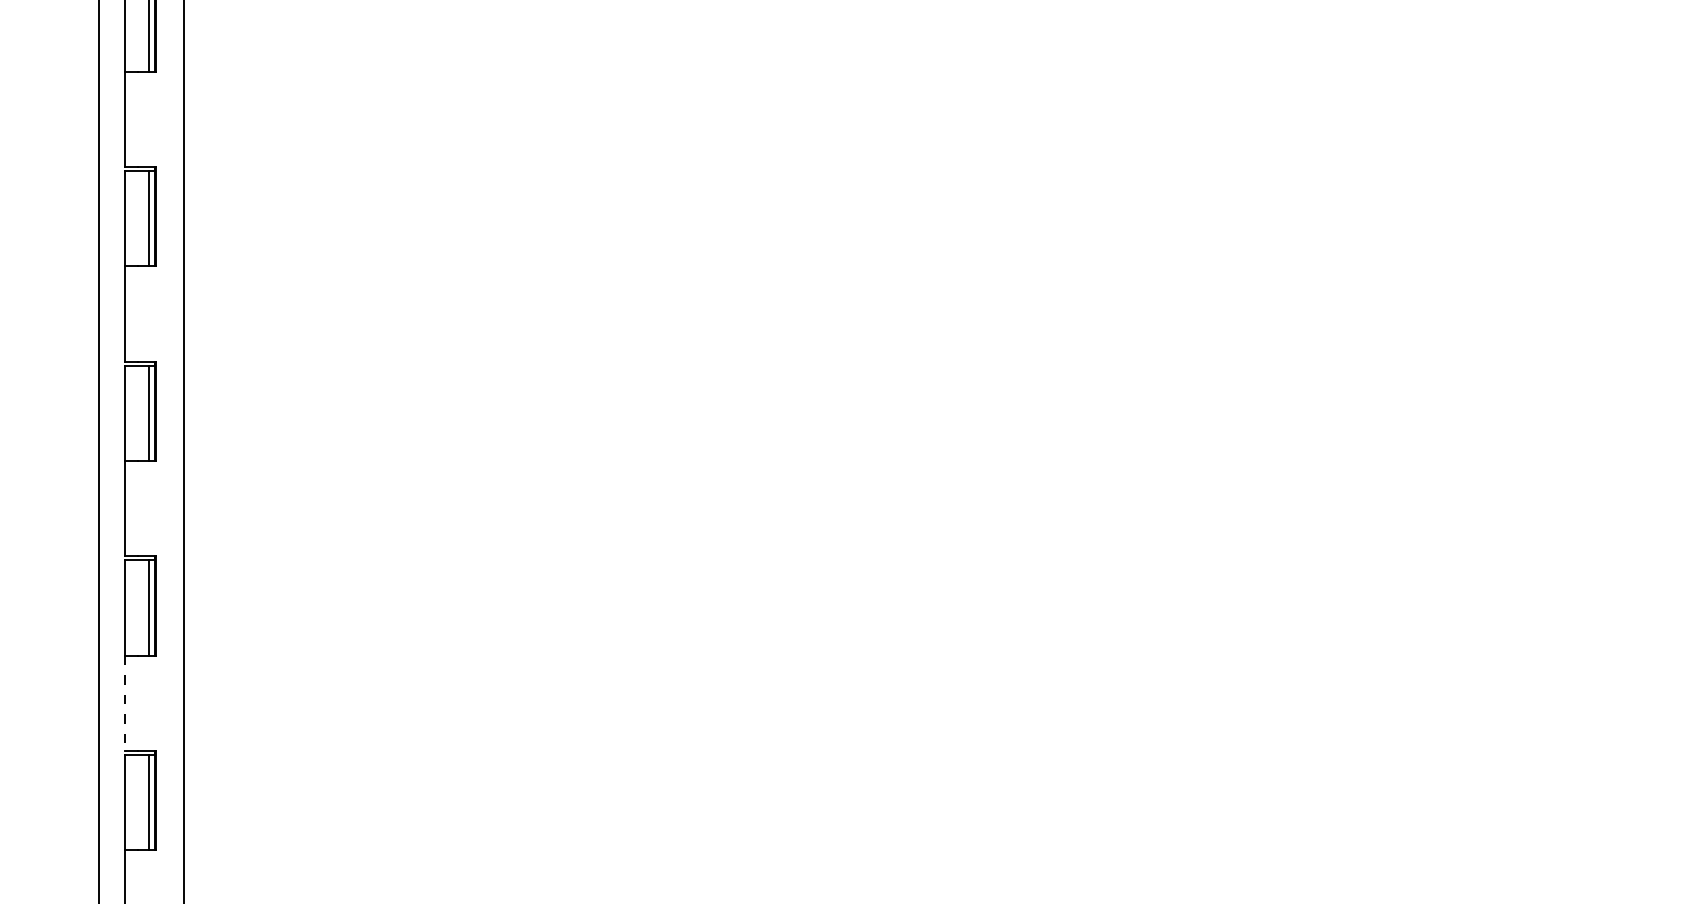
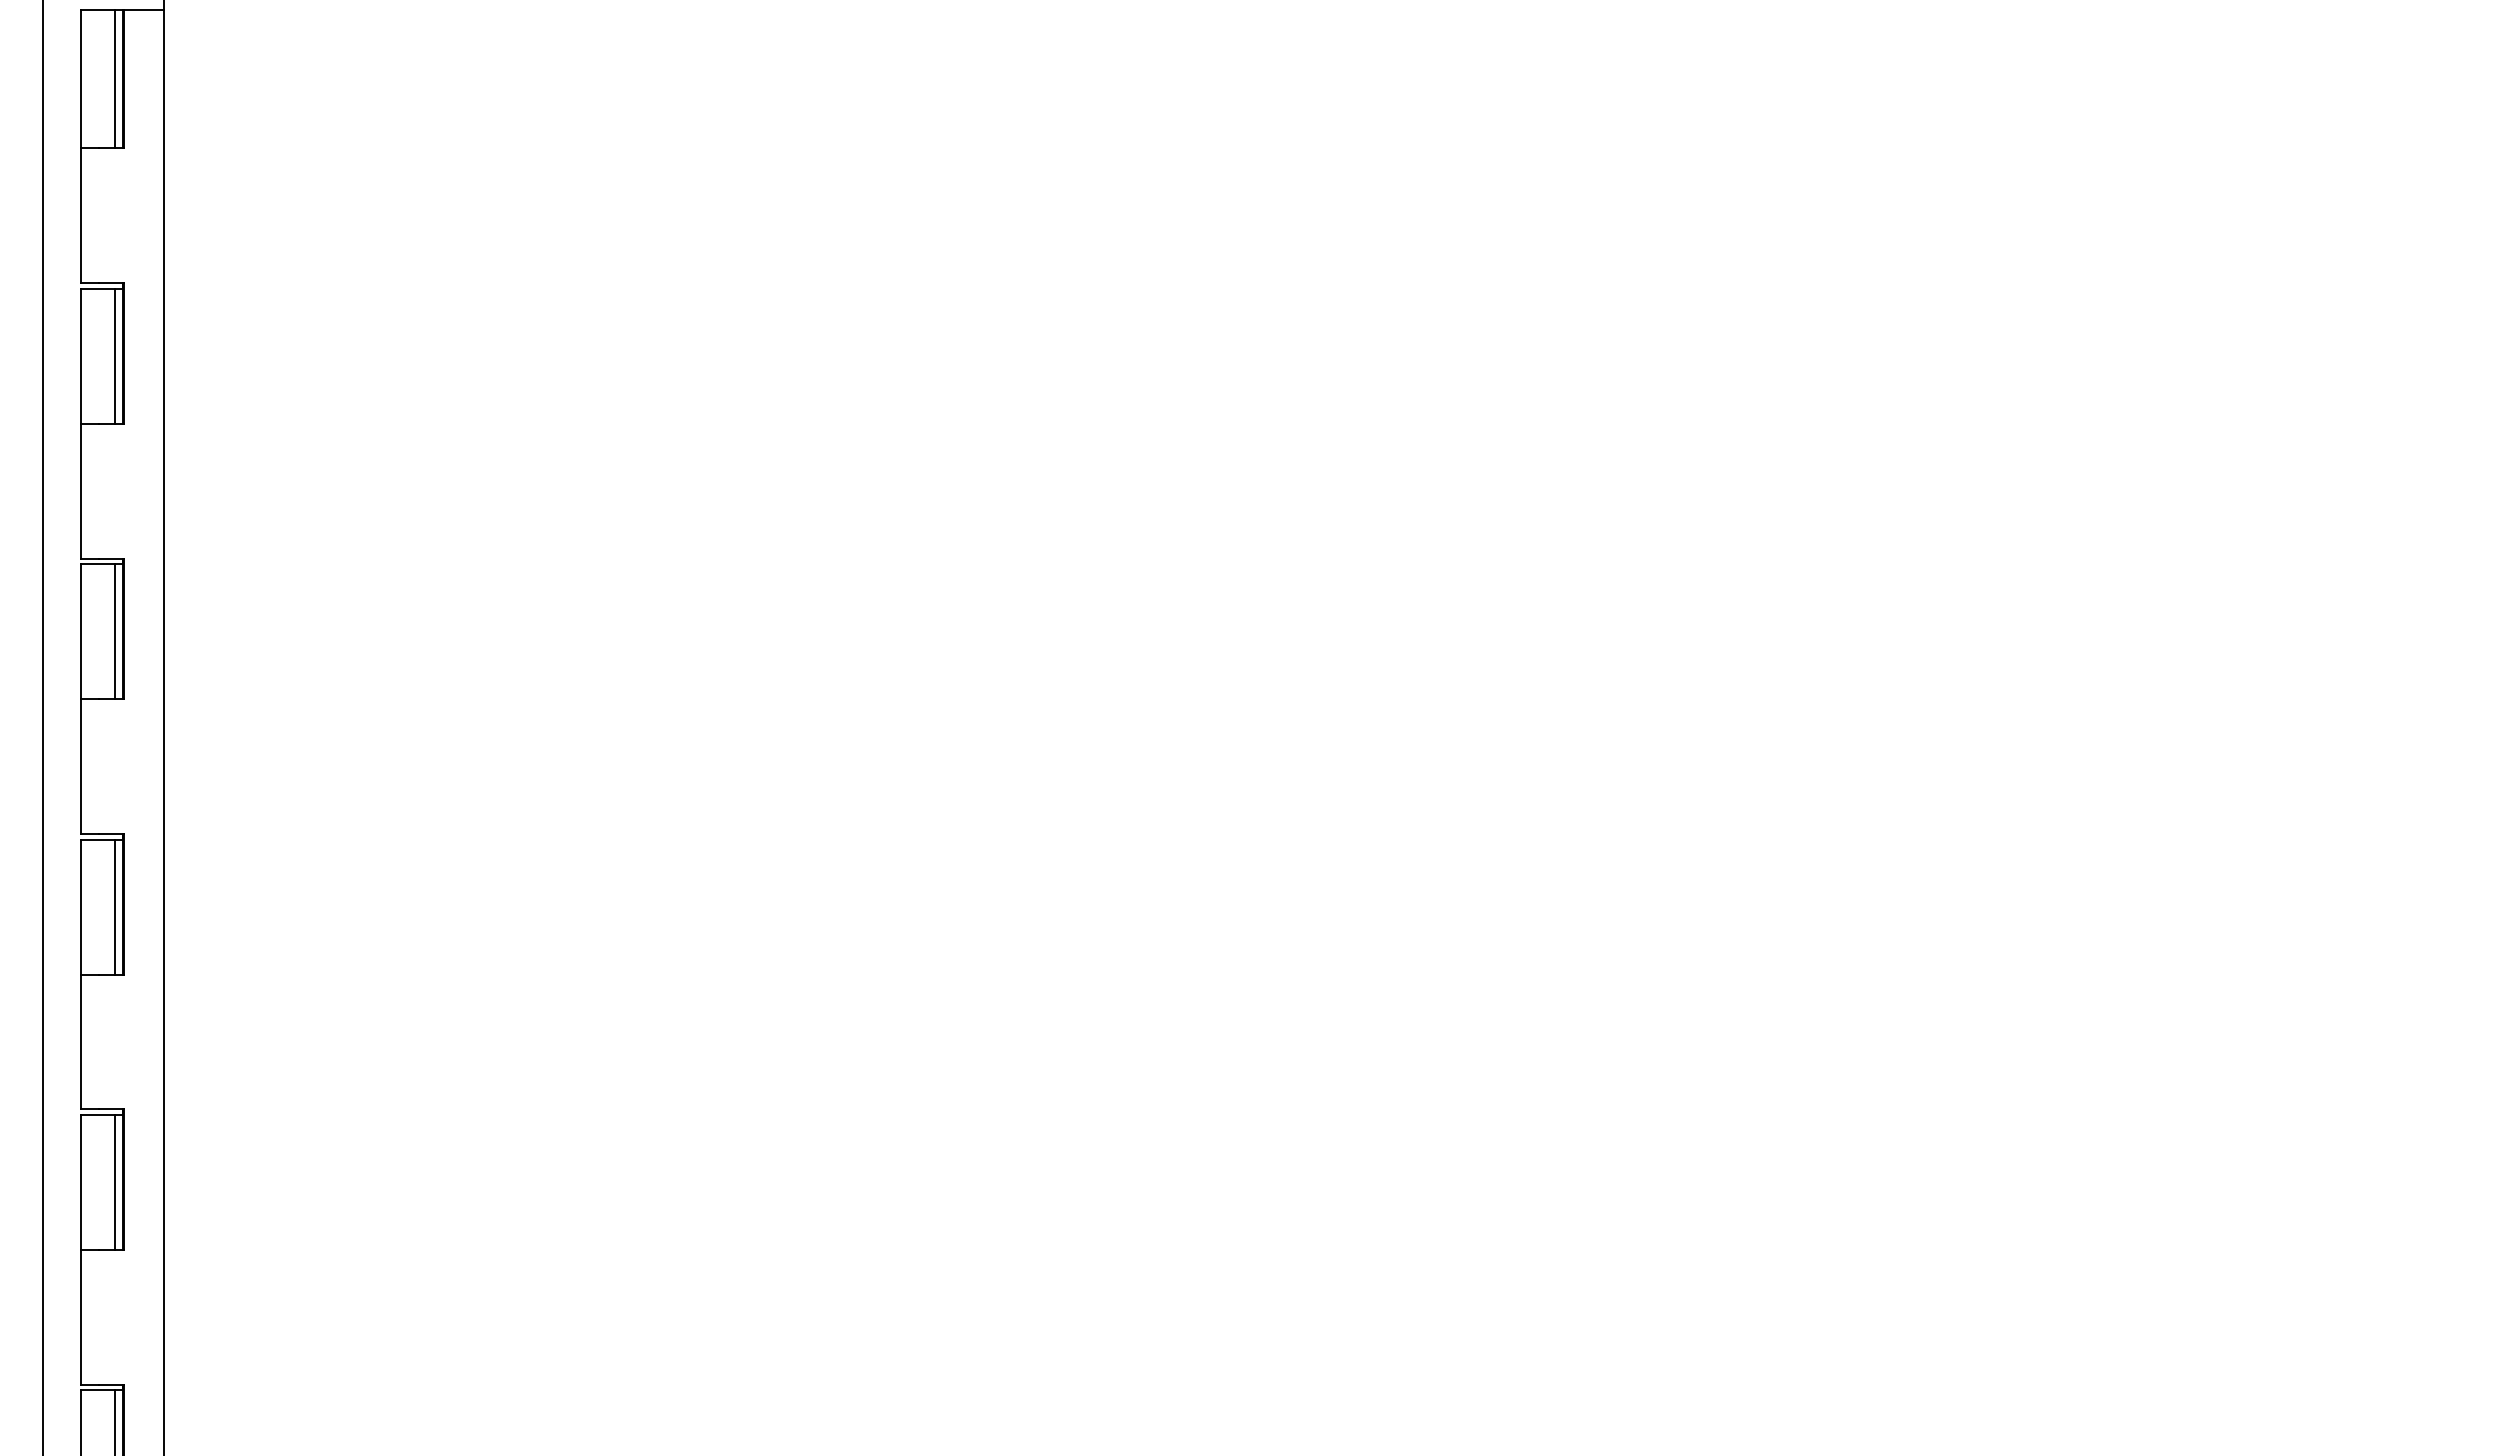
line: (124, 703) -> (80, 1042), dashed -> solid

